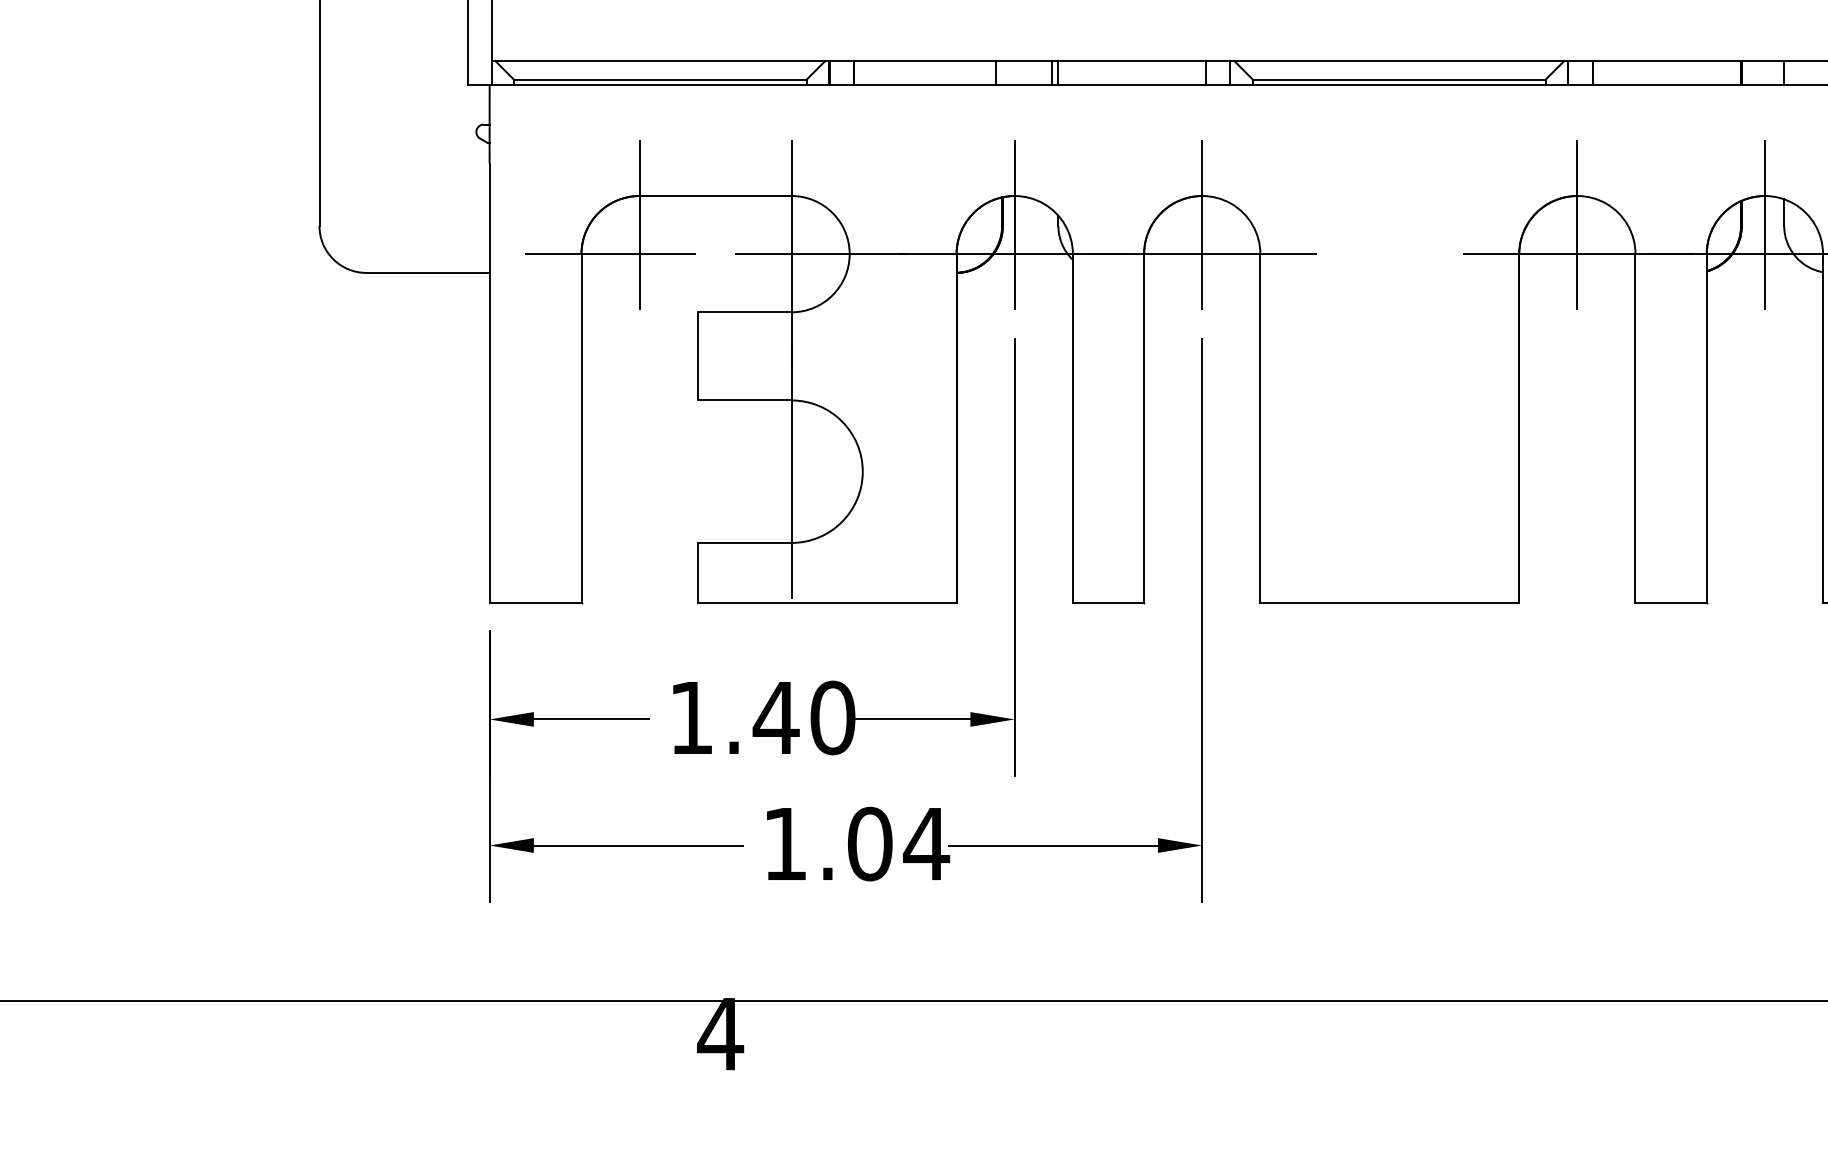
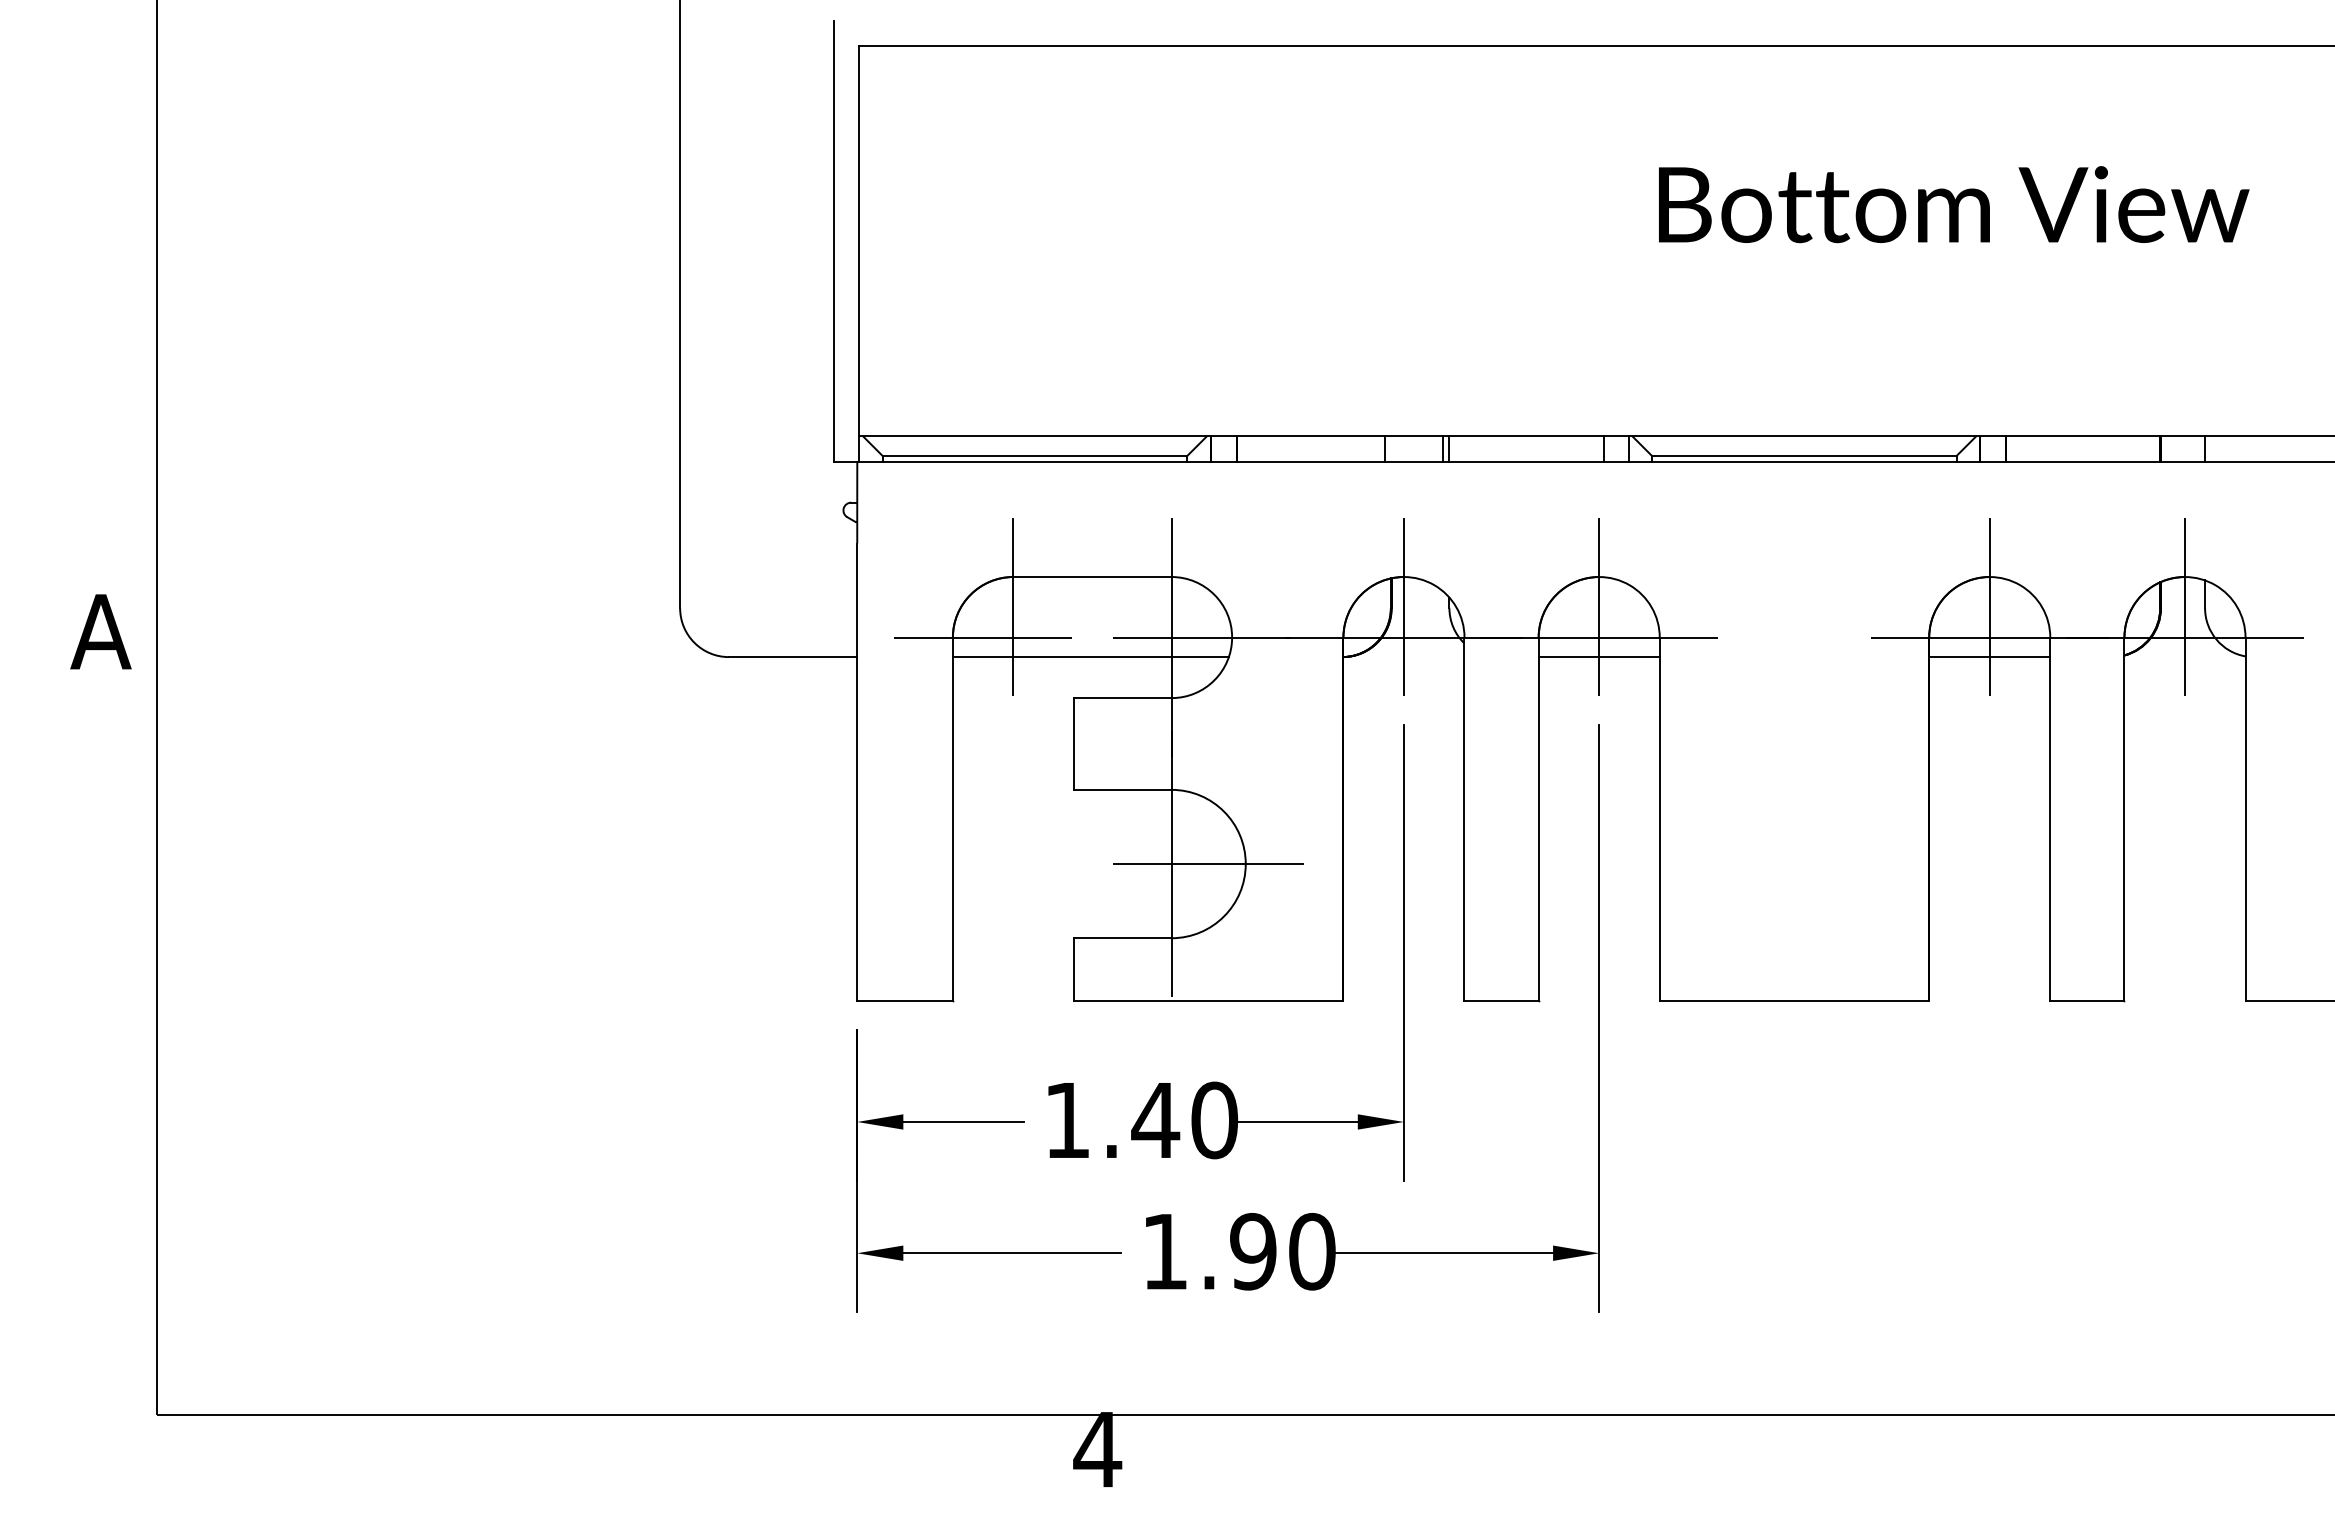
line: (713, 273) -> (1090, 657), added
line: (1201, 273) -> (1598, 657), added
line: (1577, 273) -> (1989, 657), added
line: (826, 472) -> (1208, 864), added
text: (899, 843) -> (1283, 1251), 1.04 -> 1.90

